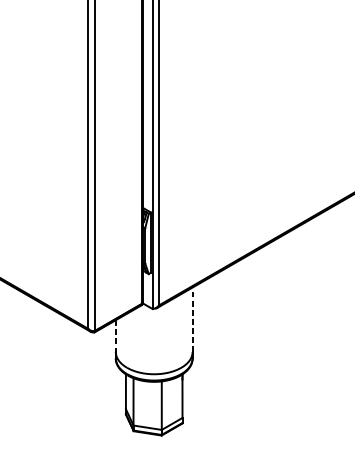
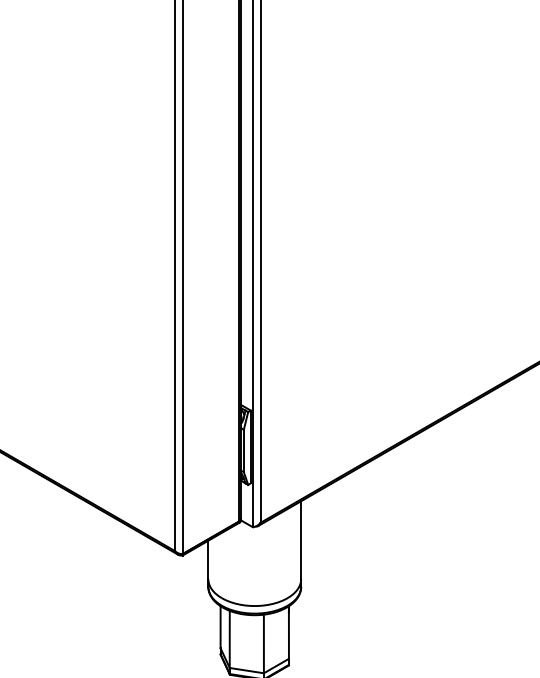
line: (192, 319) -> (301, 539), dashed -> solid
line: (115, 336) -> (208, 560), dashed -> solid

